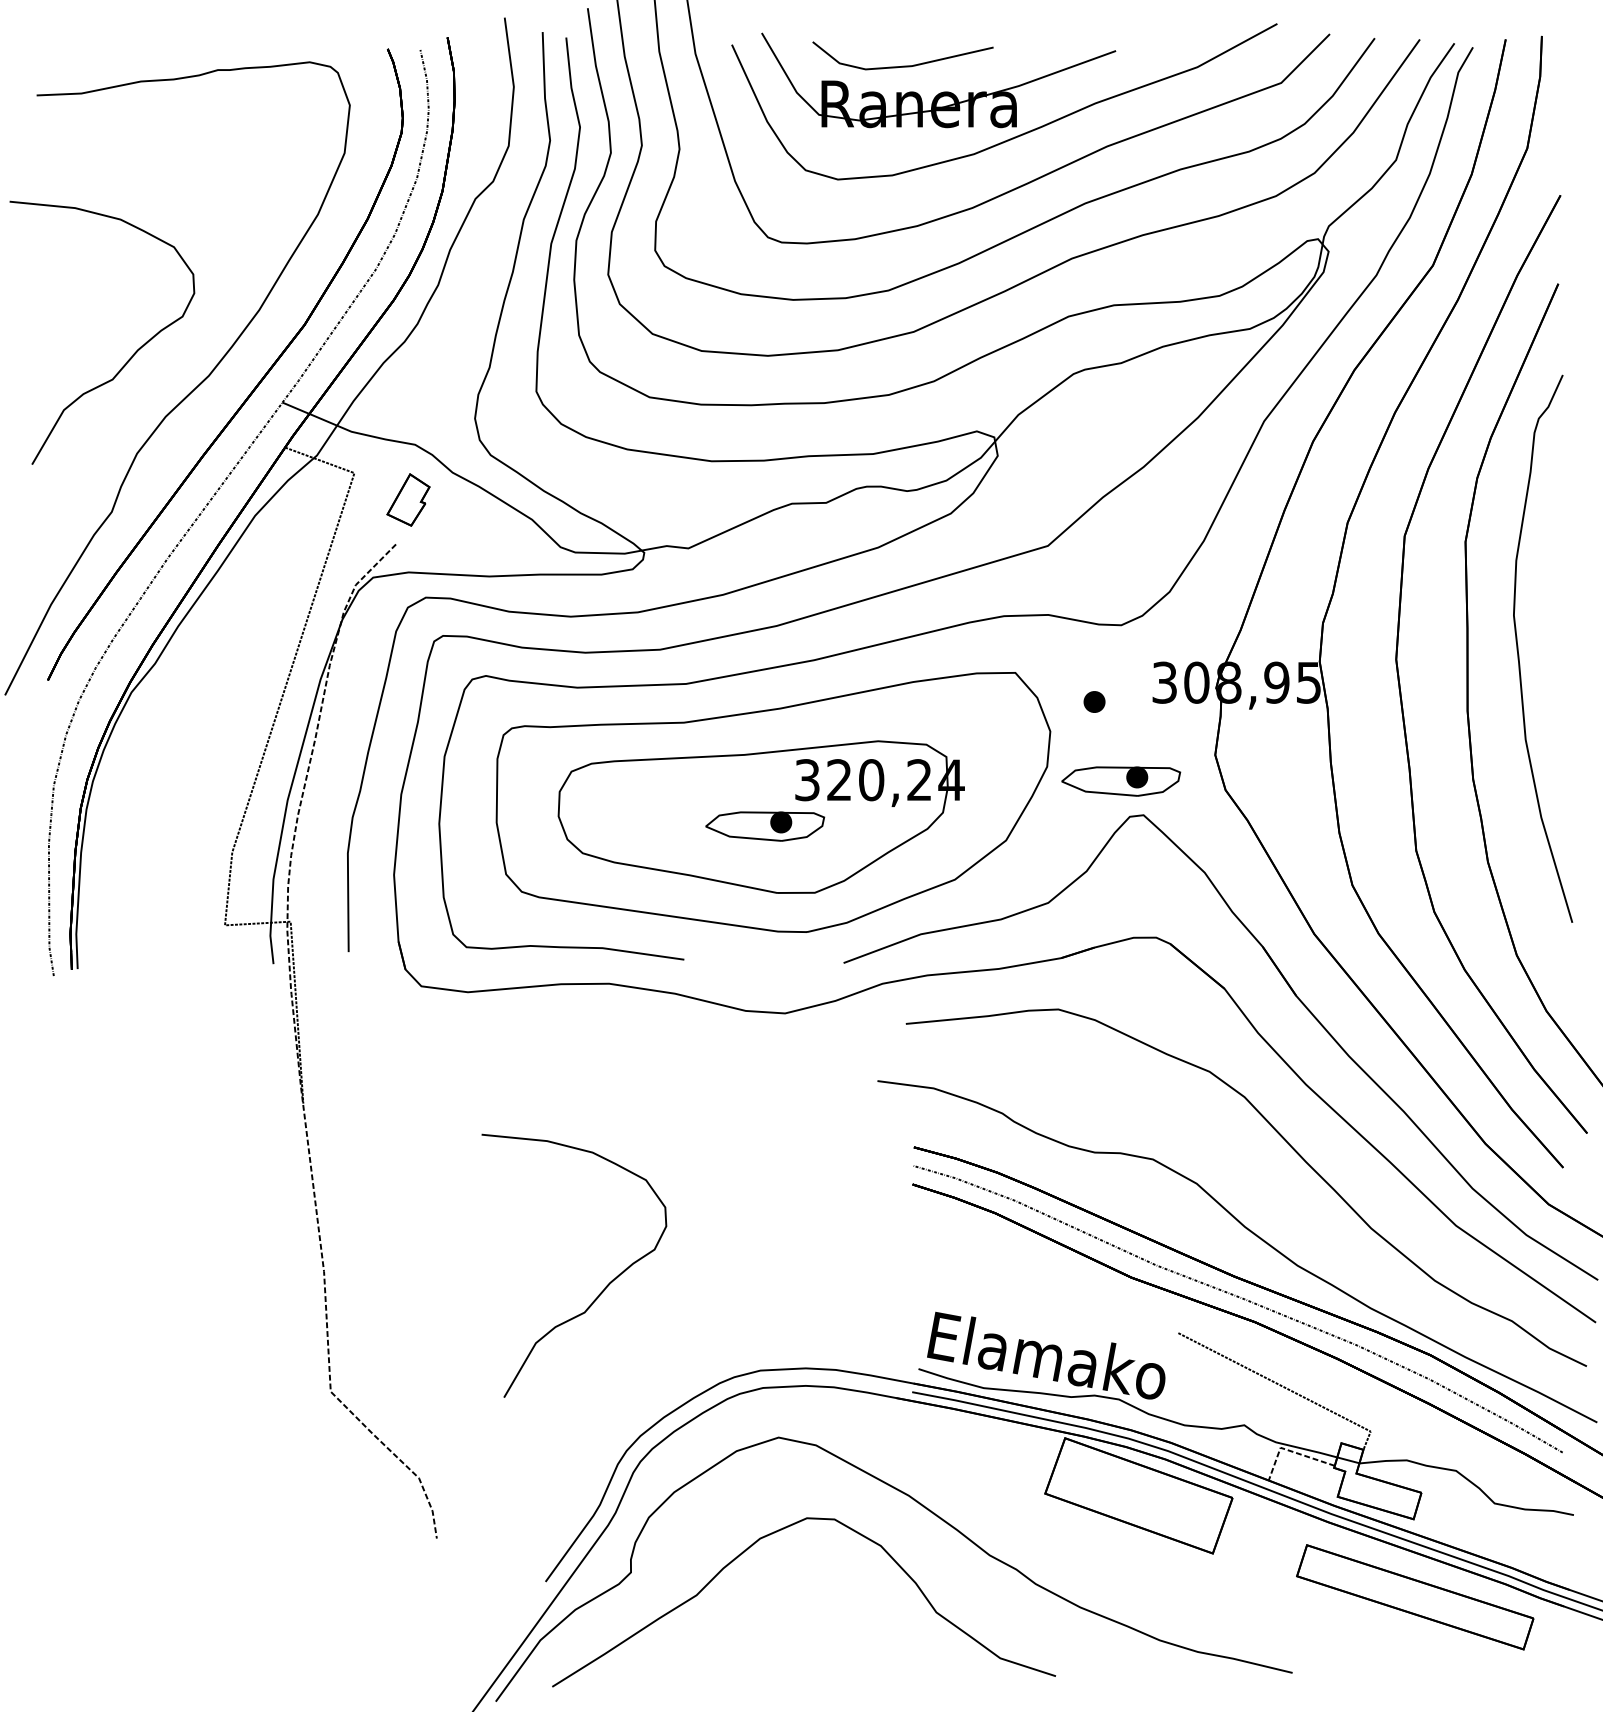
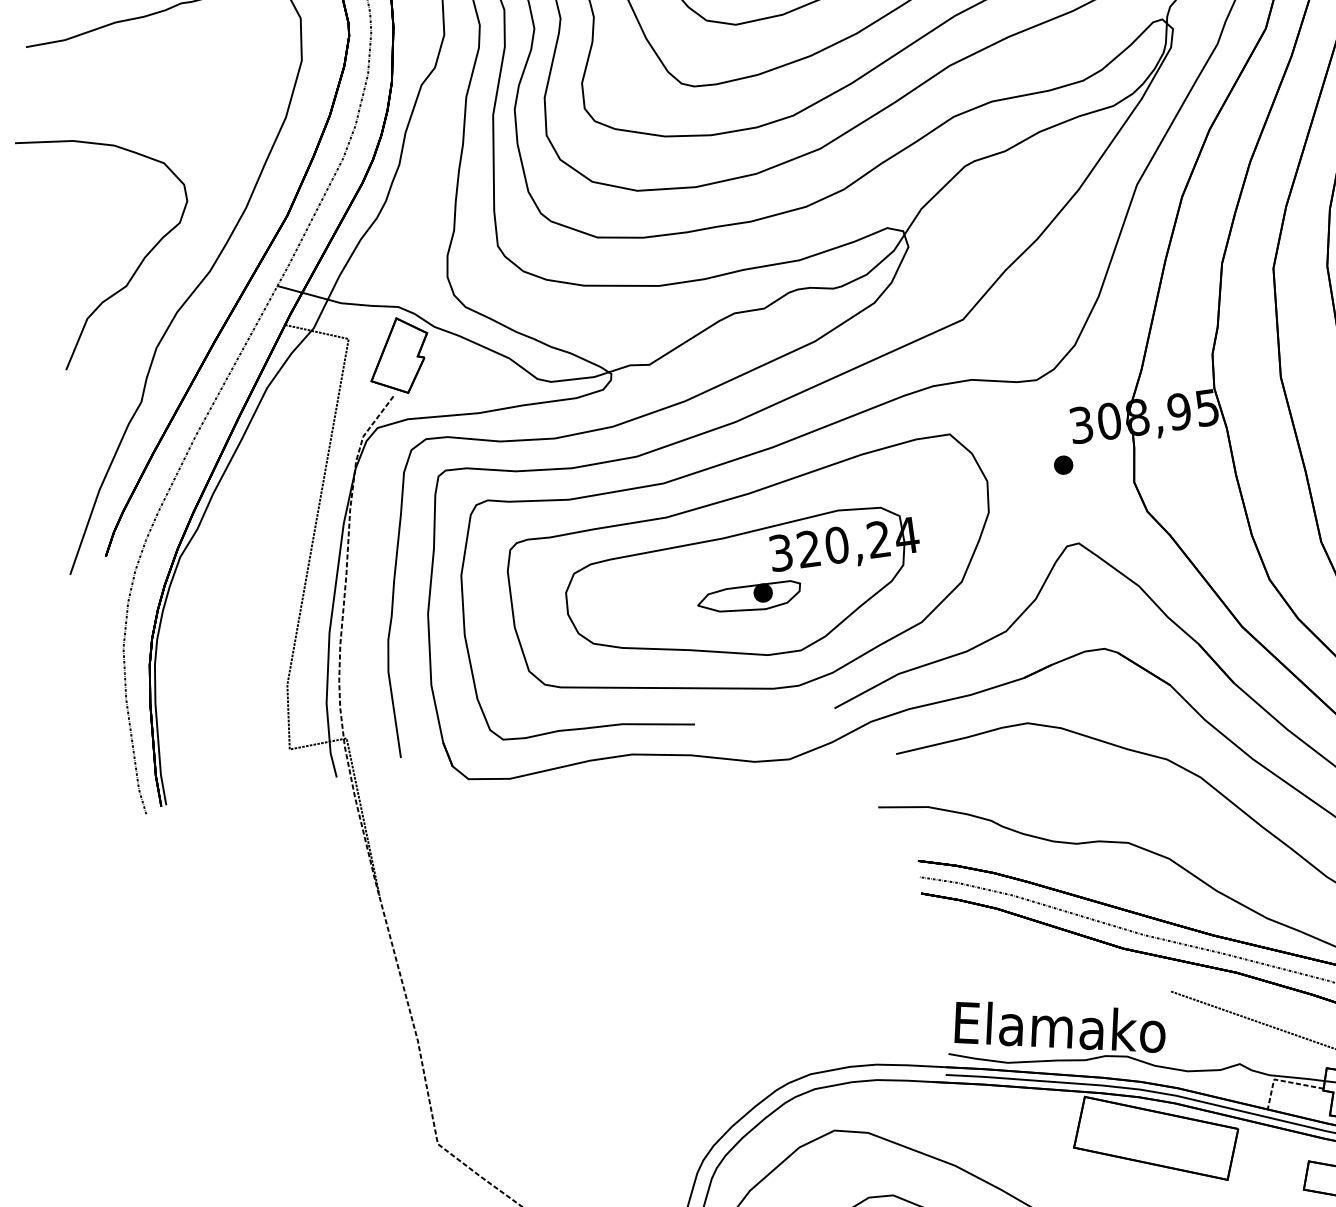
part: (408, 499) -> (399, 355), size x1.67
part: (1094, 701) -> (1063, 464), moved
part: (1121, 781) -> (1055, 516), removed
part: (605, 1286) -> (665, 1019), removed

